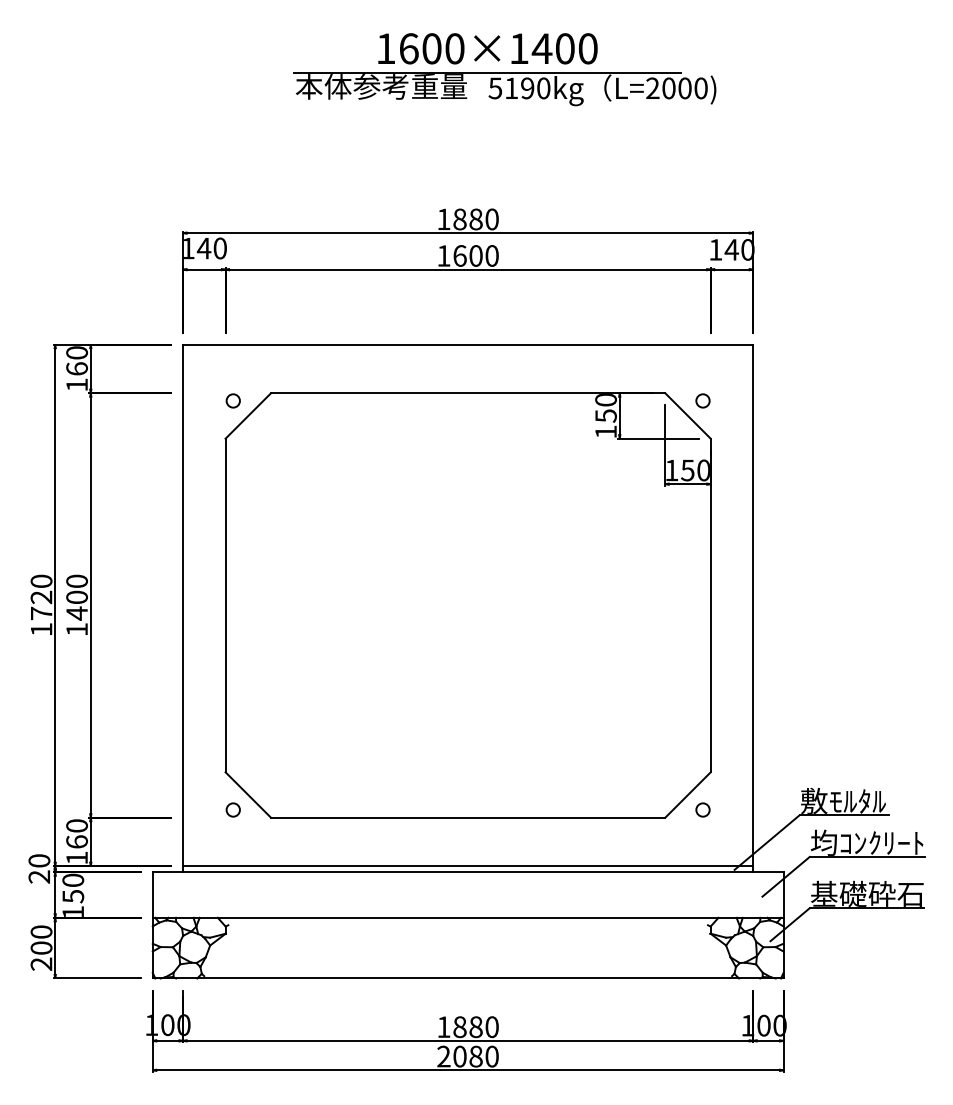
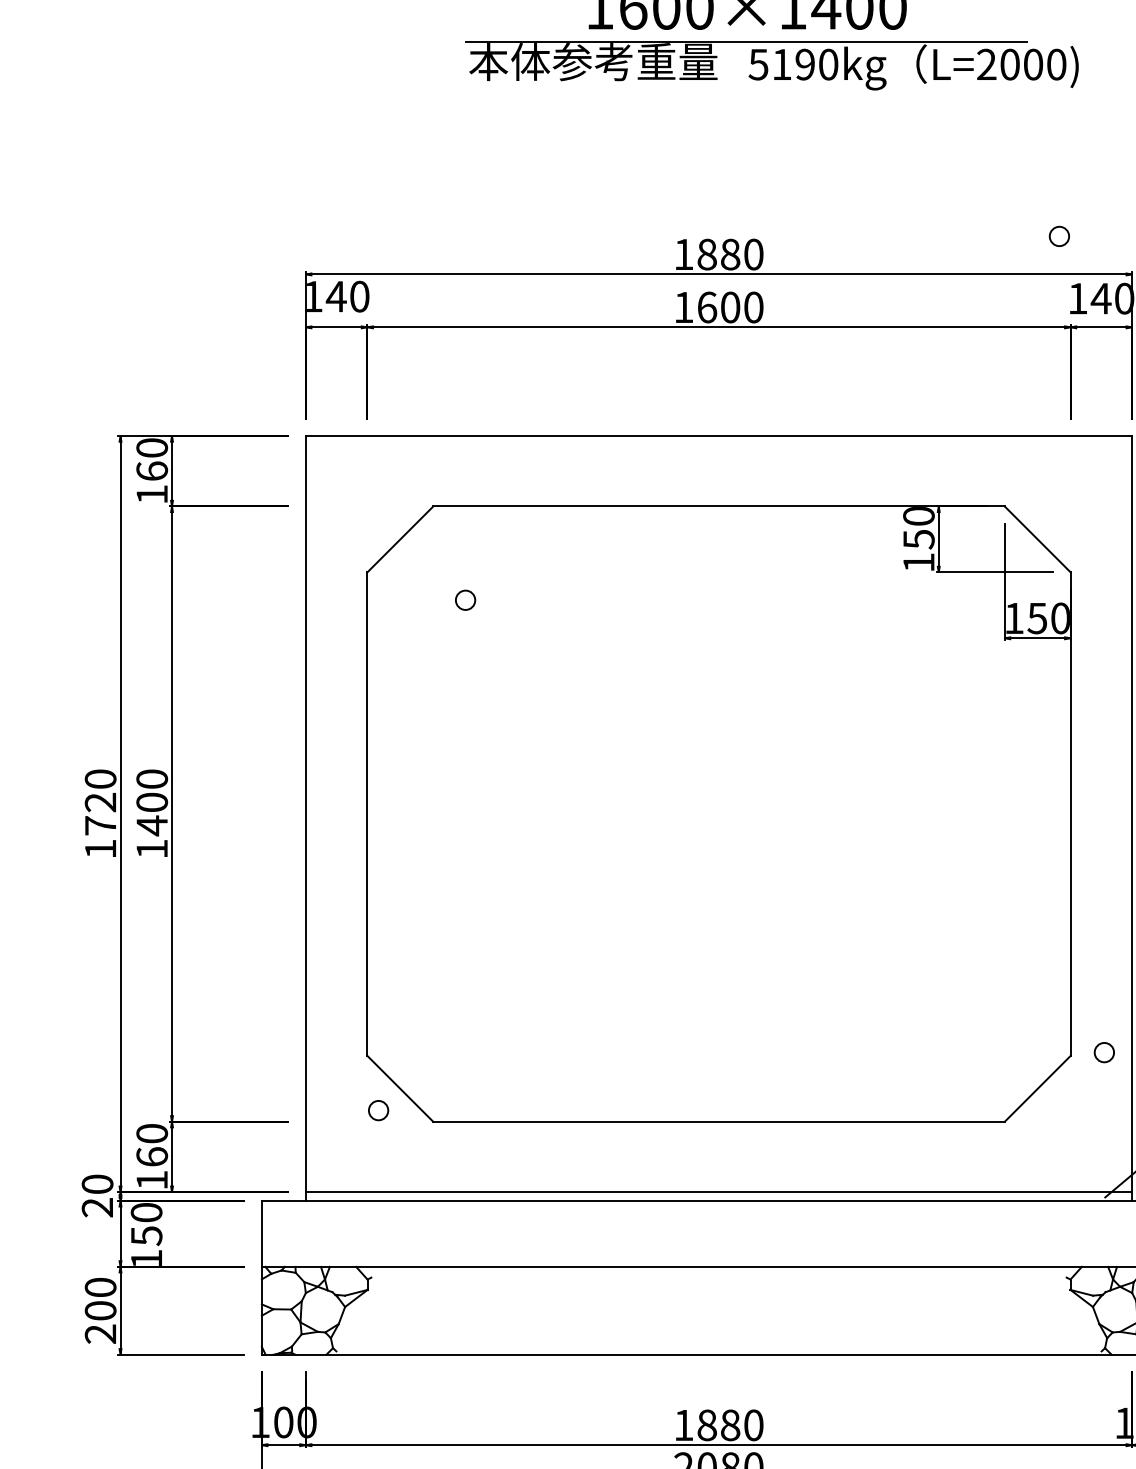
circle: (232, 400) -> (464, 599), moved
circle: (702, 400) -> (1058, 235), moved
circle: (702, 809) -> (1103, 1051), moved

